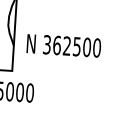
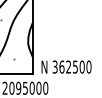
text: (63, 45) -> (66, 66), moved

